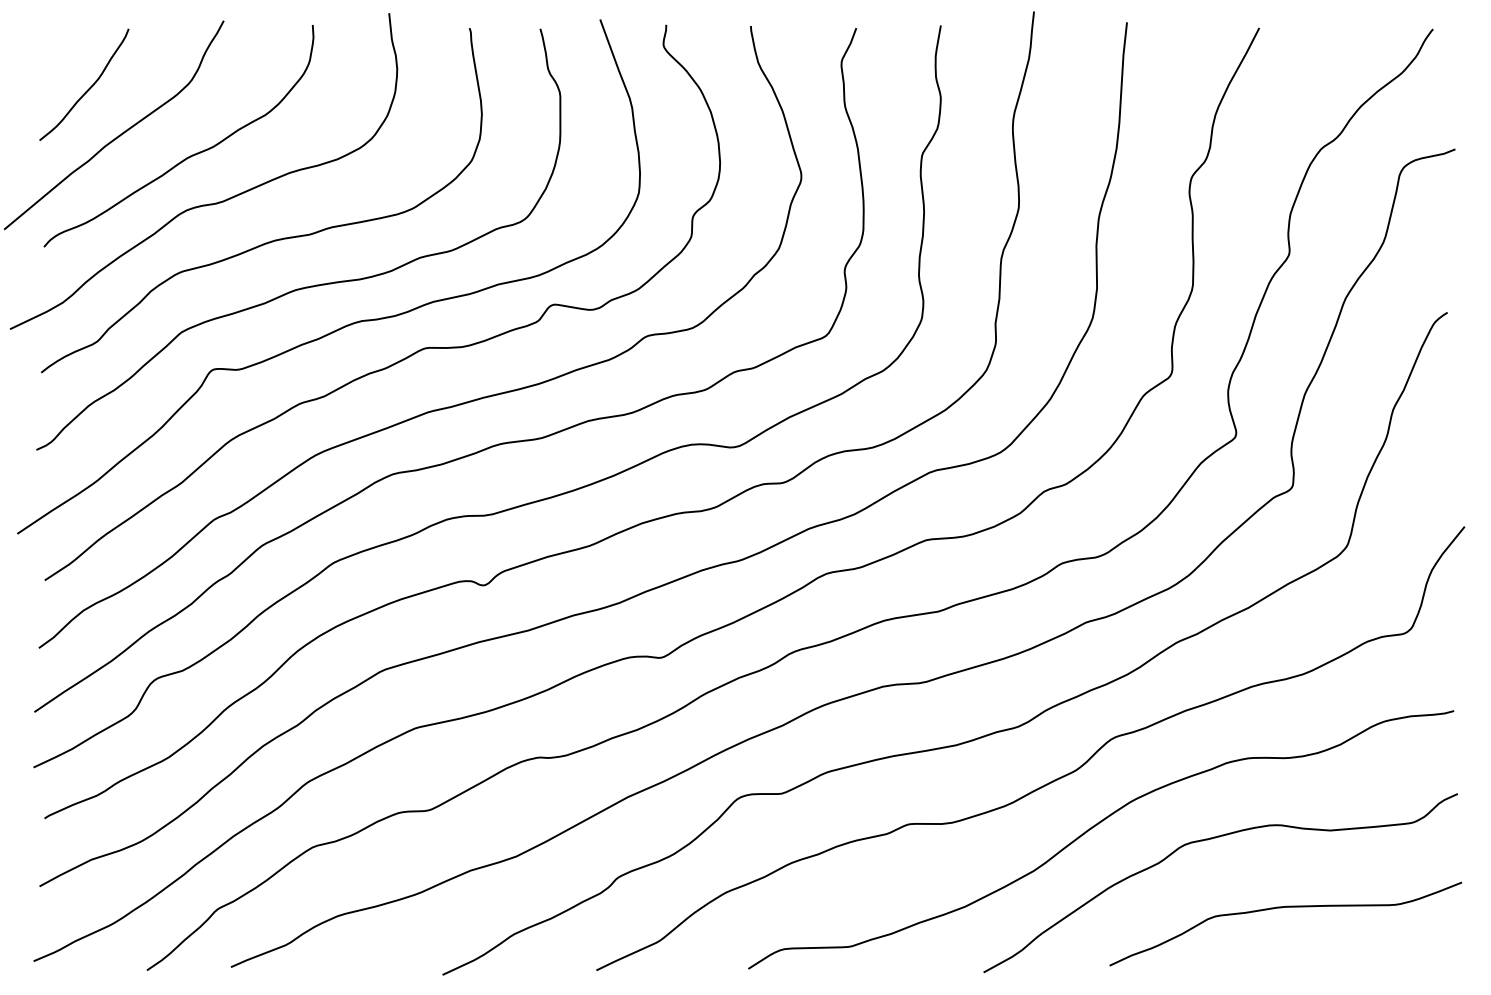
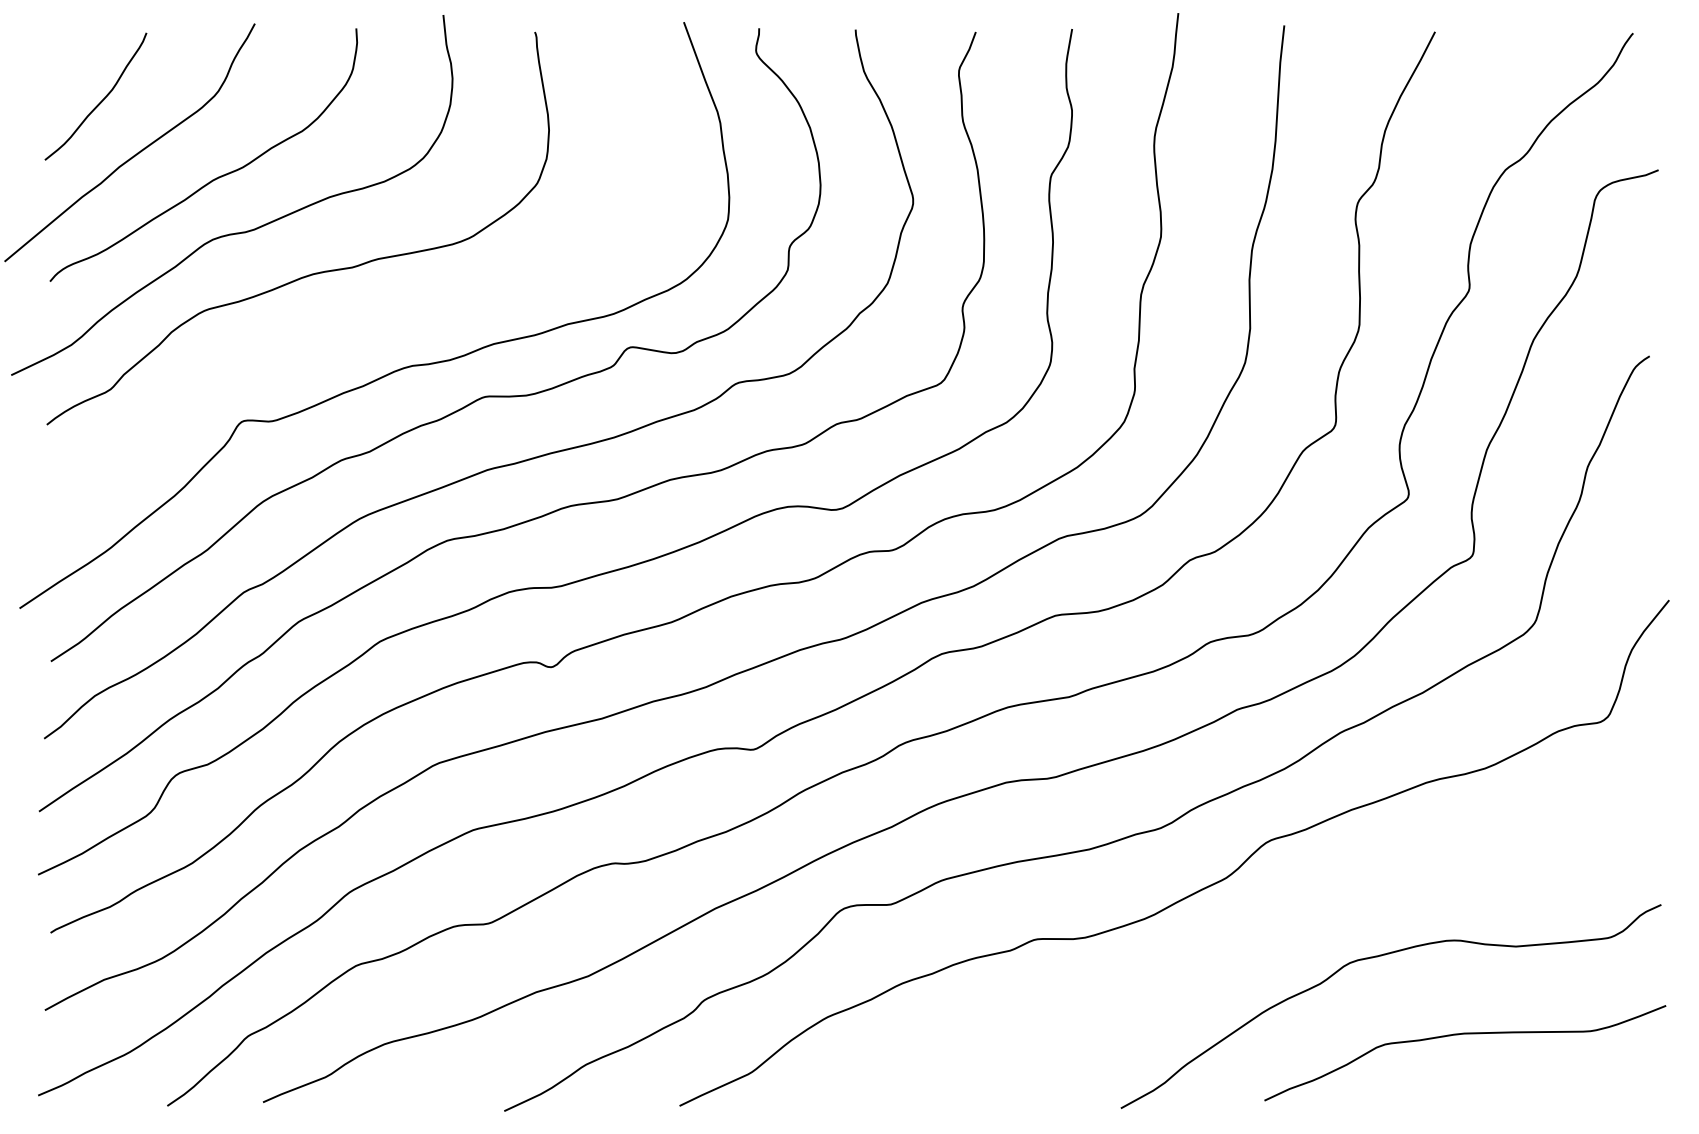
curve: (306, 286) -> (349, 326), removed
curve: (1093, 827) -> (1246, 943), removed

